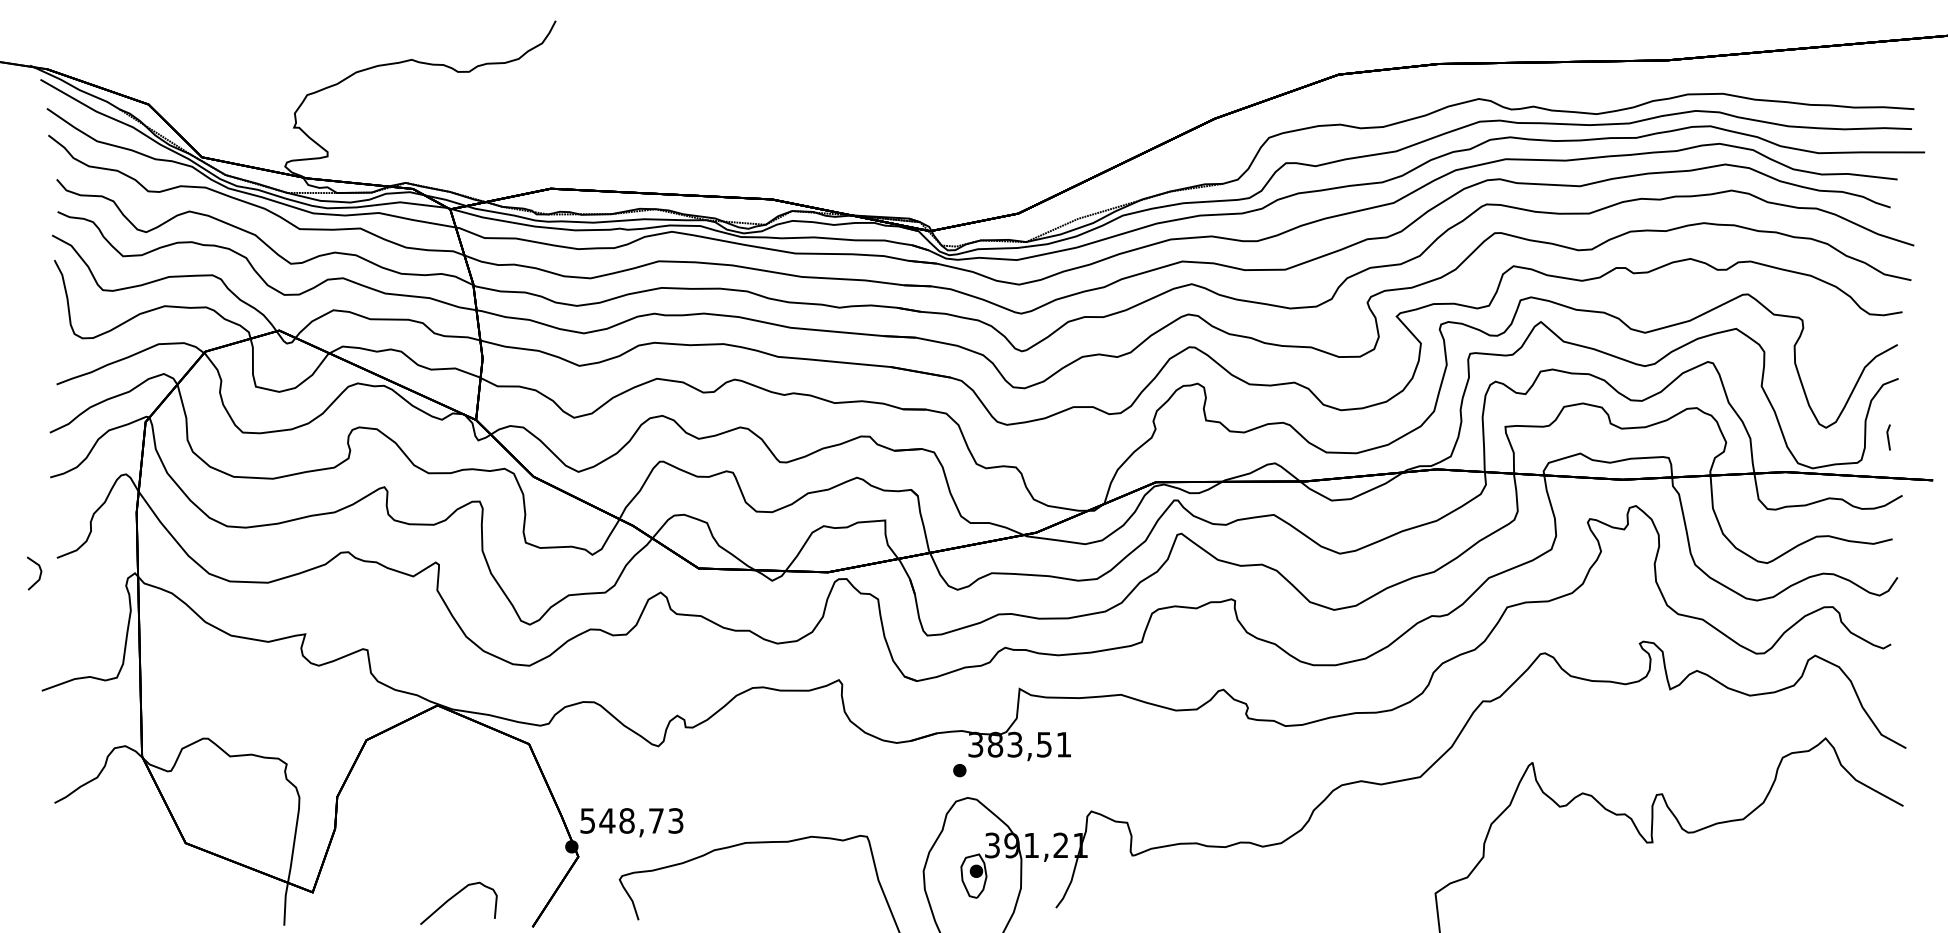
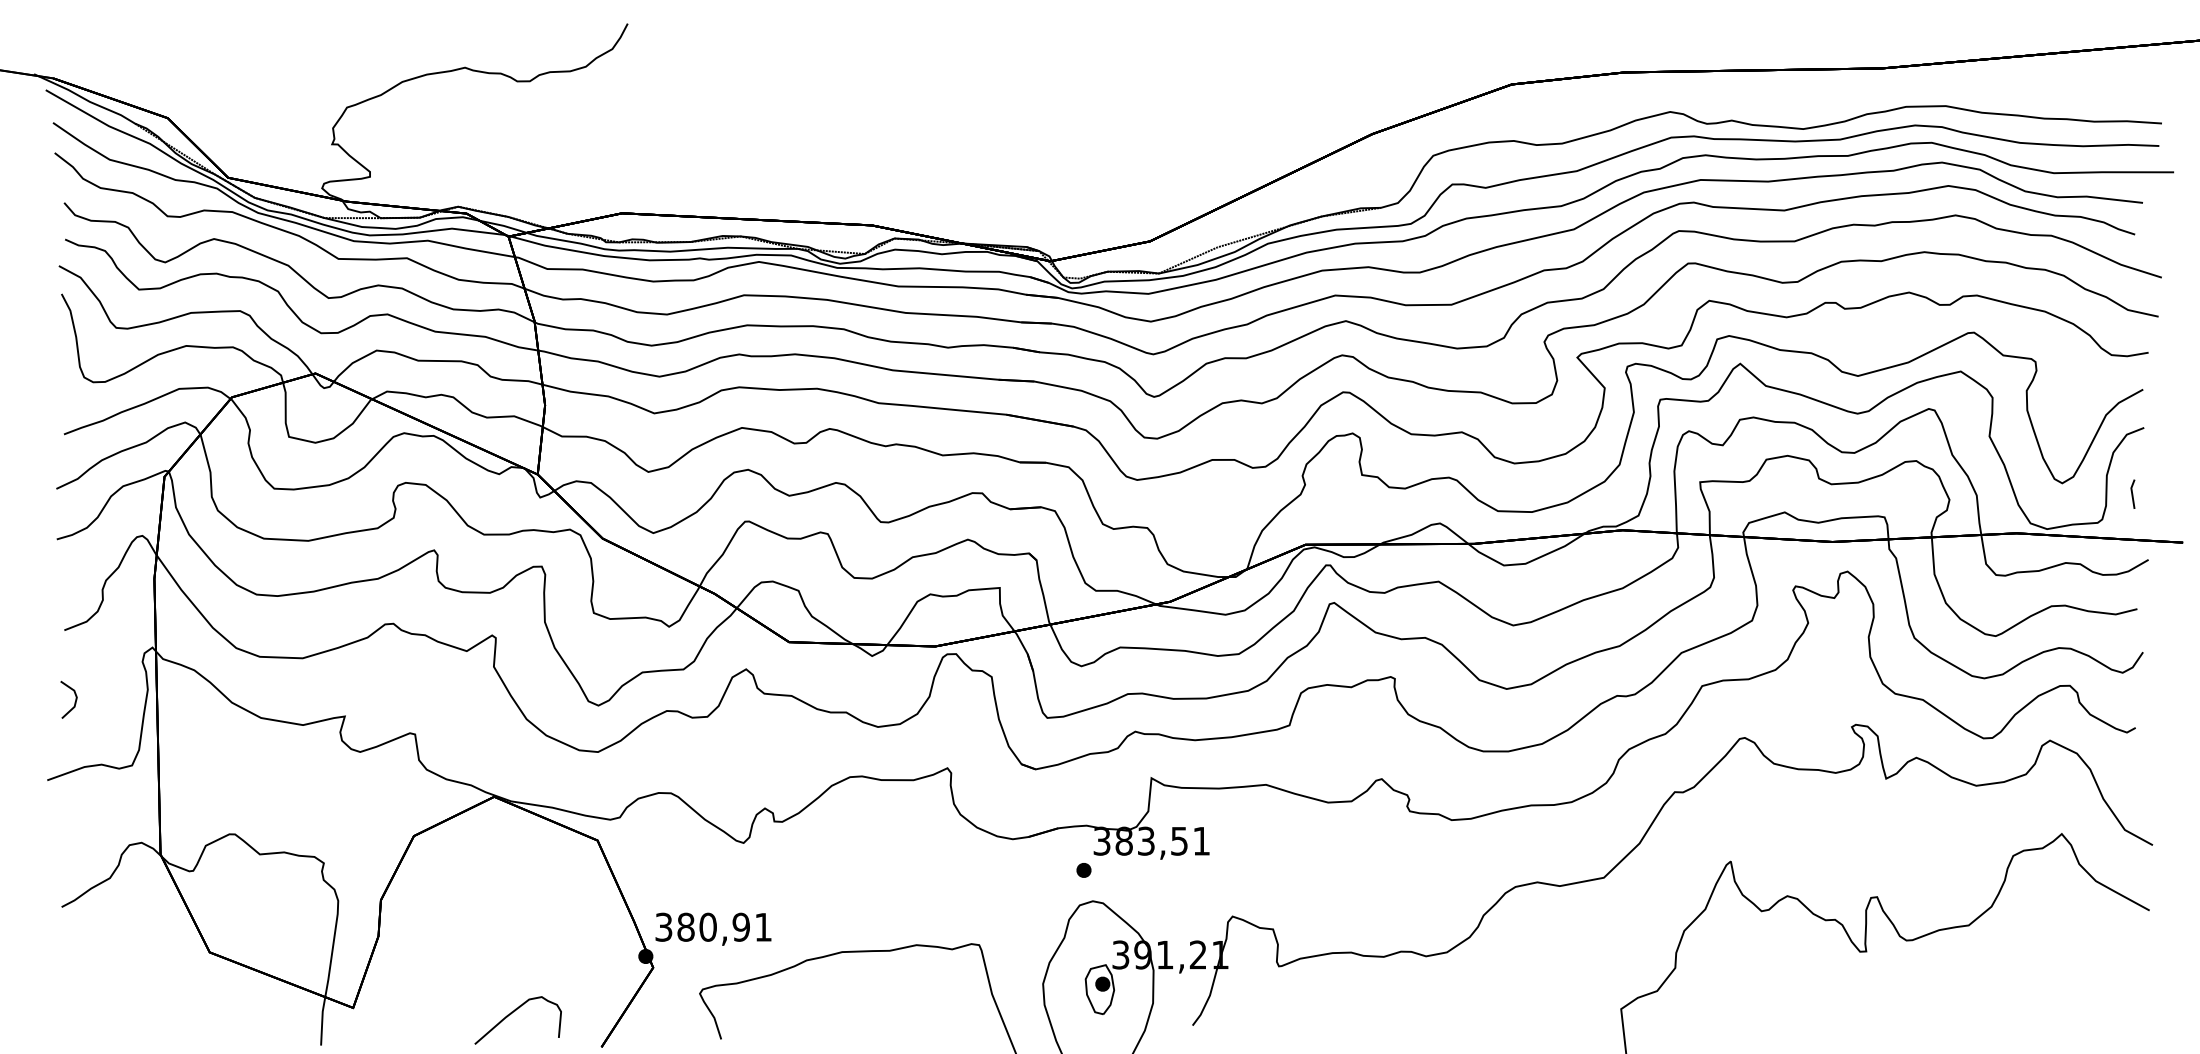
line: (39, 575) -> (74, 702), moved
text: (631, 820) -> (713, 926), 548,73 -> 380,91

